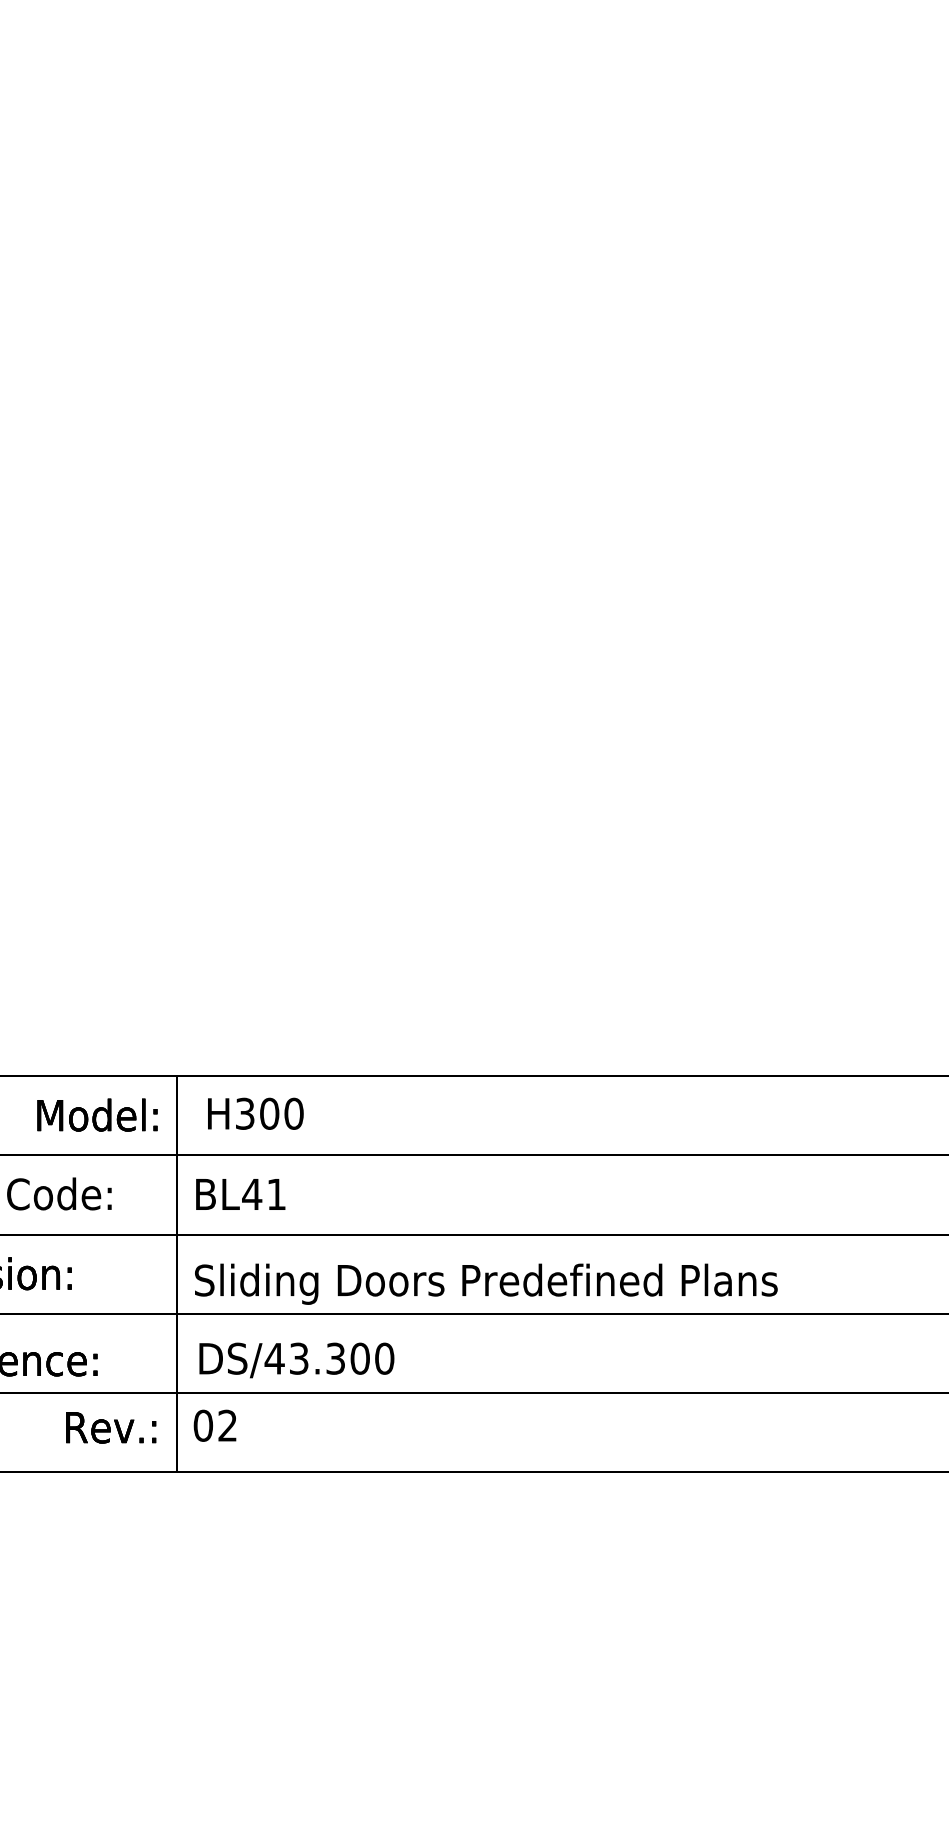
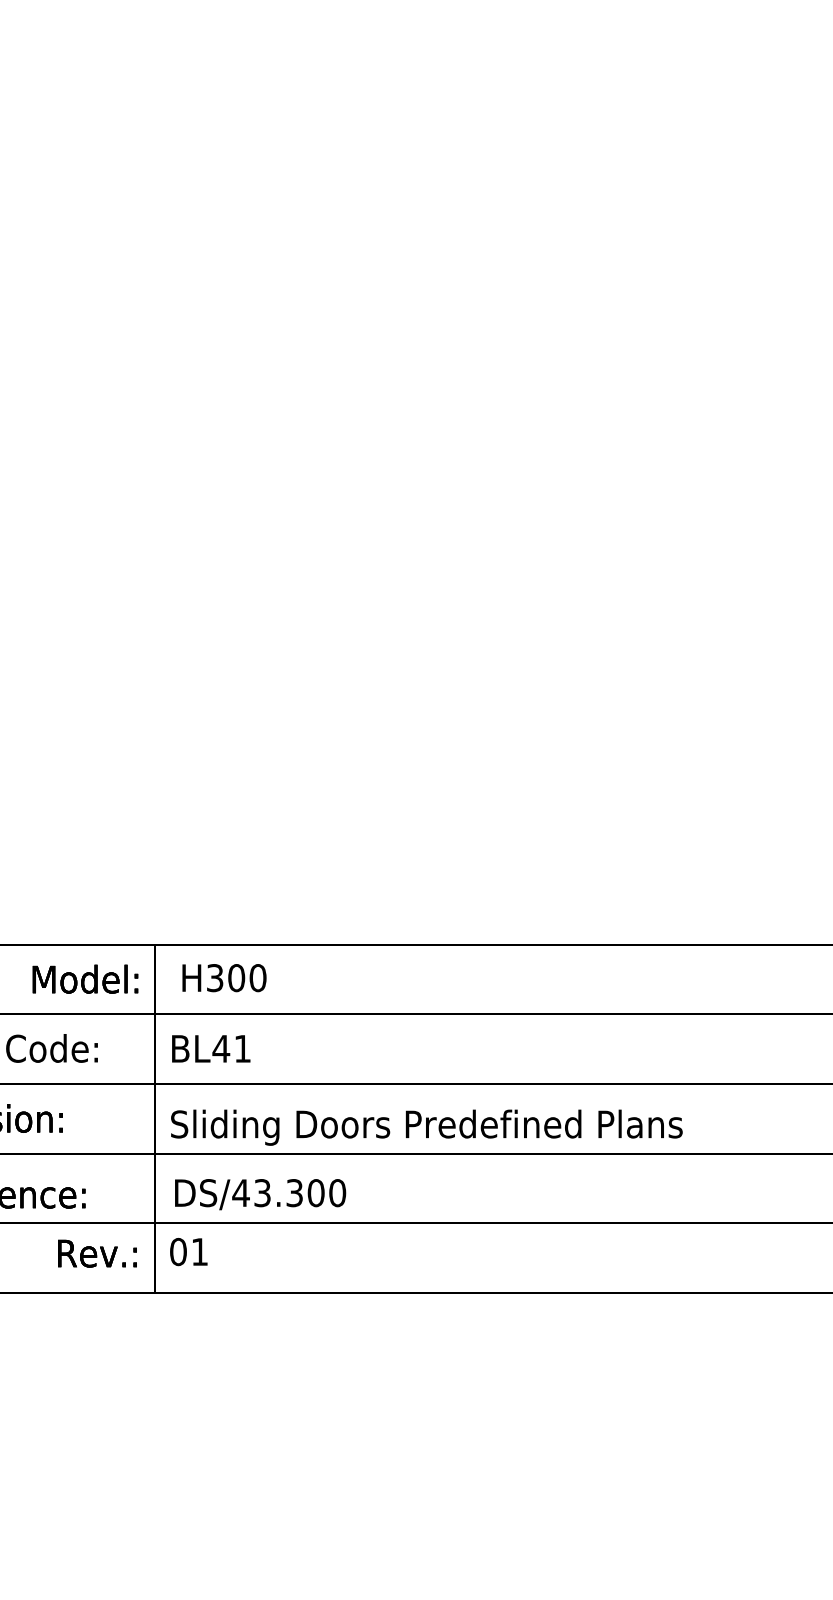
text: (227, 1425) -> (199, 1251), 02 -> 01

